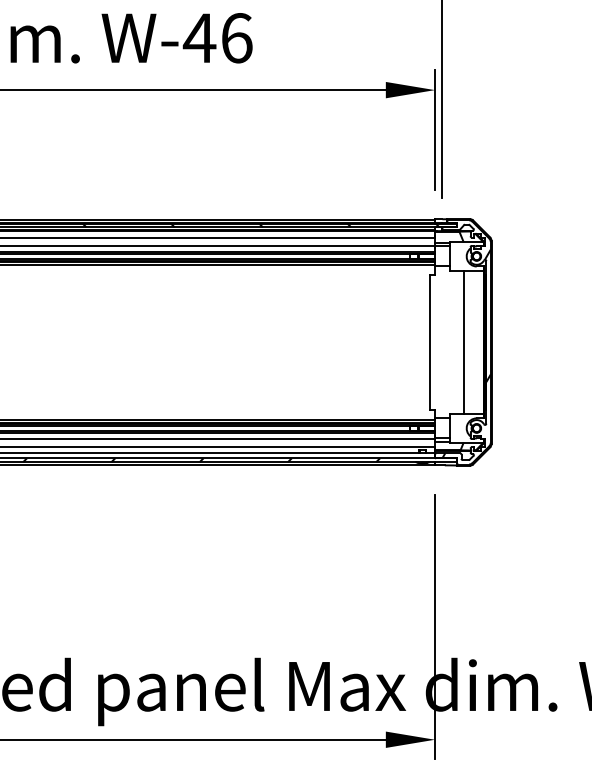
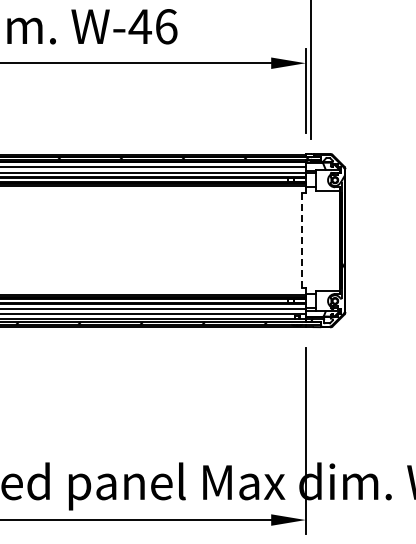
line: (430, 342) -> (302, 240), solid -> dashed
line: (464, 342) -> (326, 240), removed

